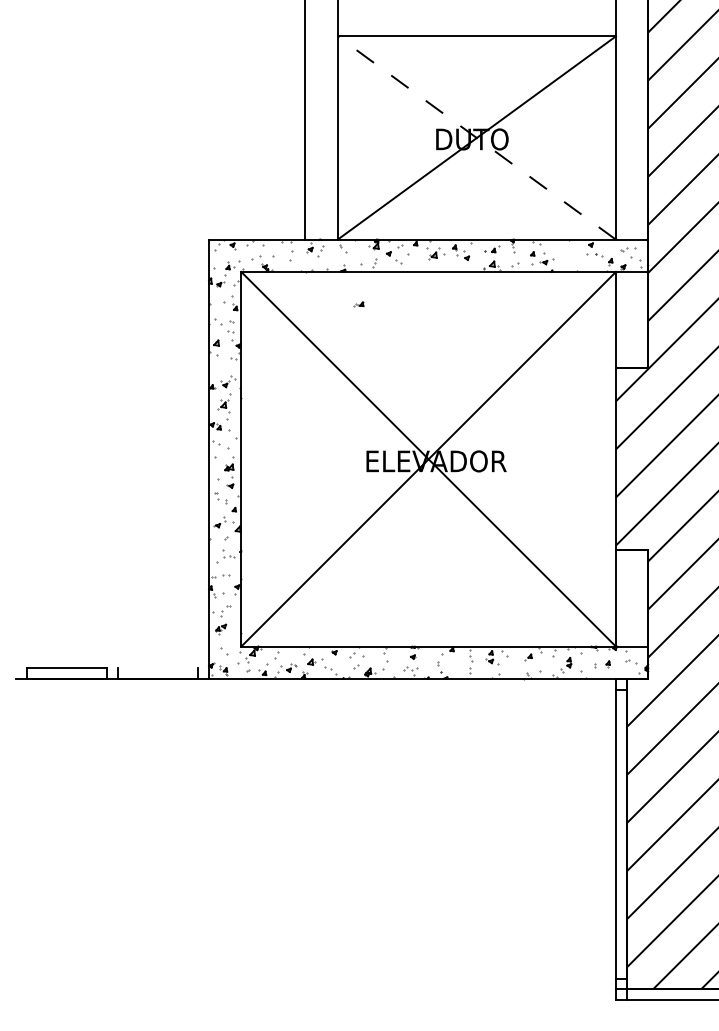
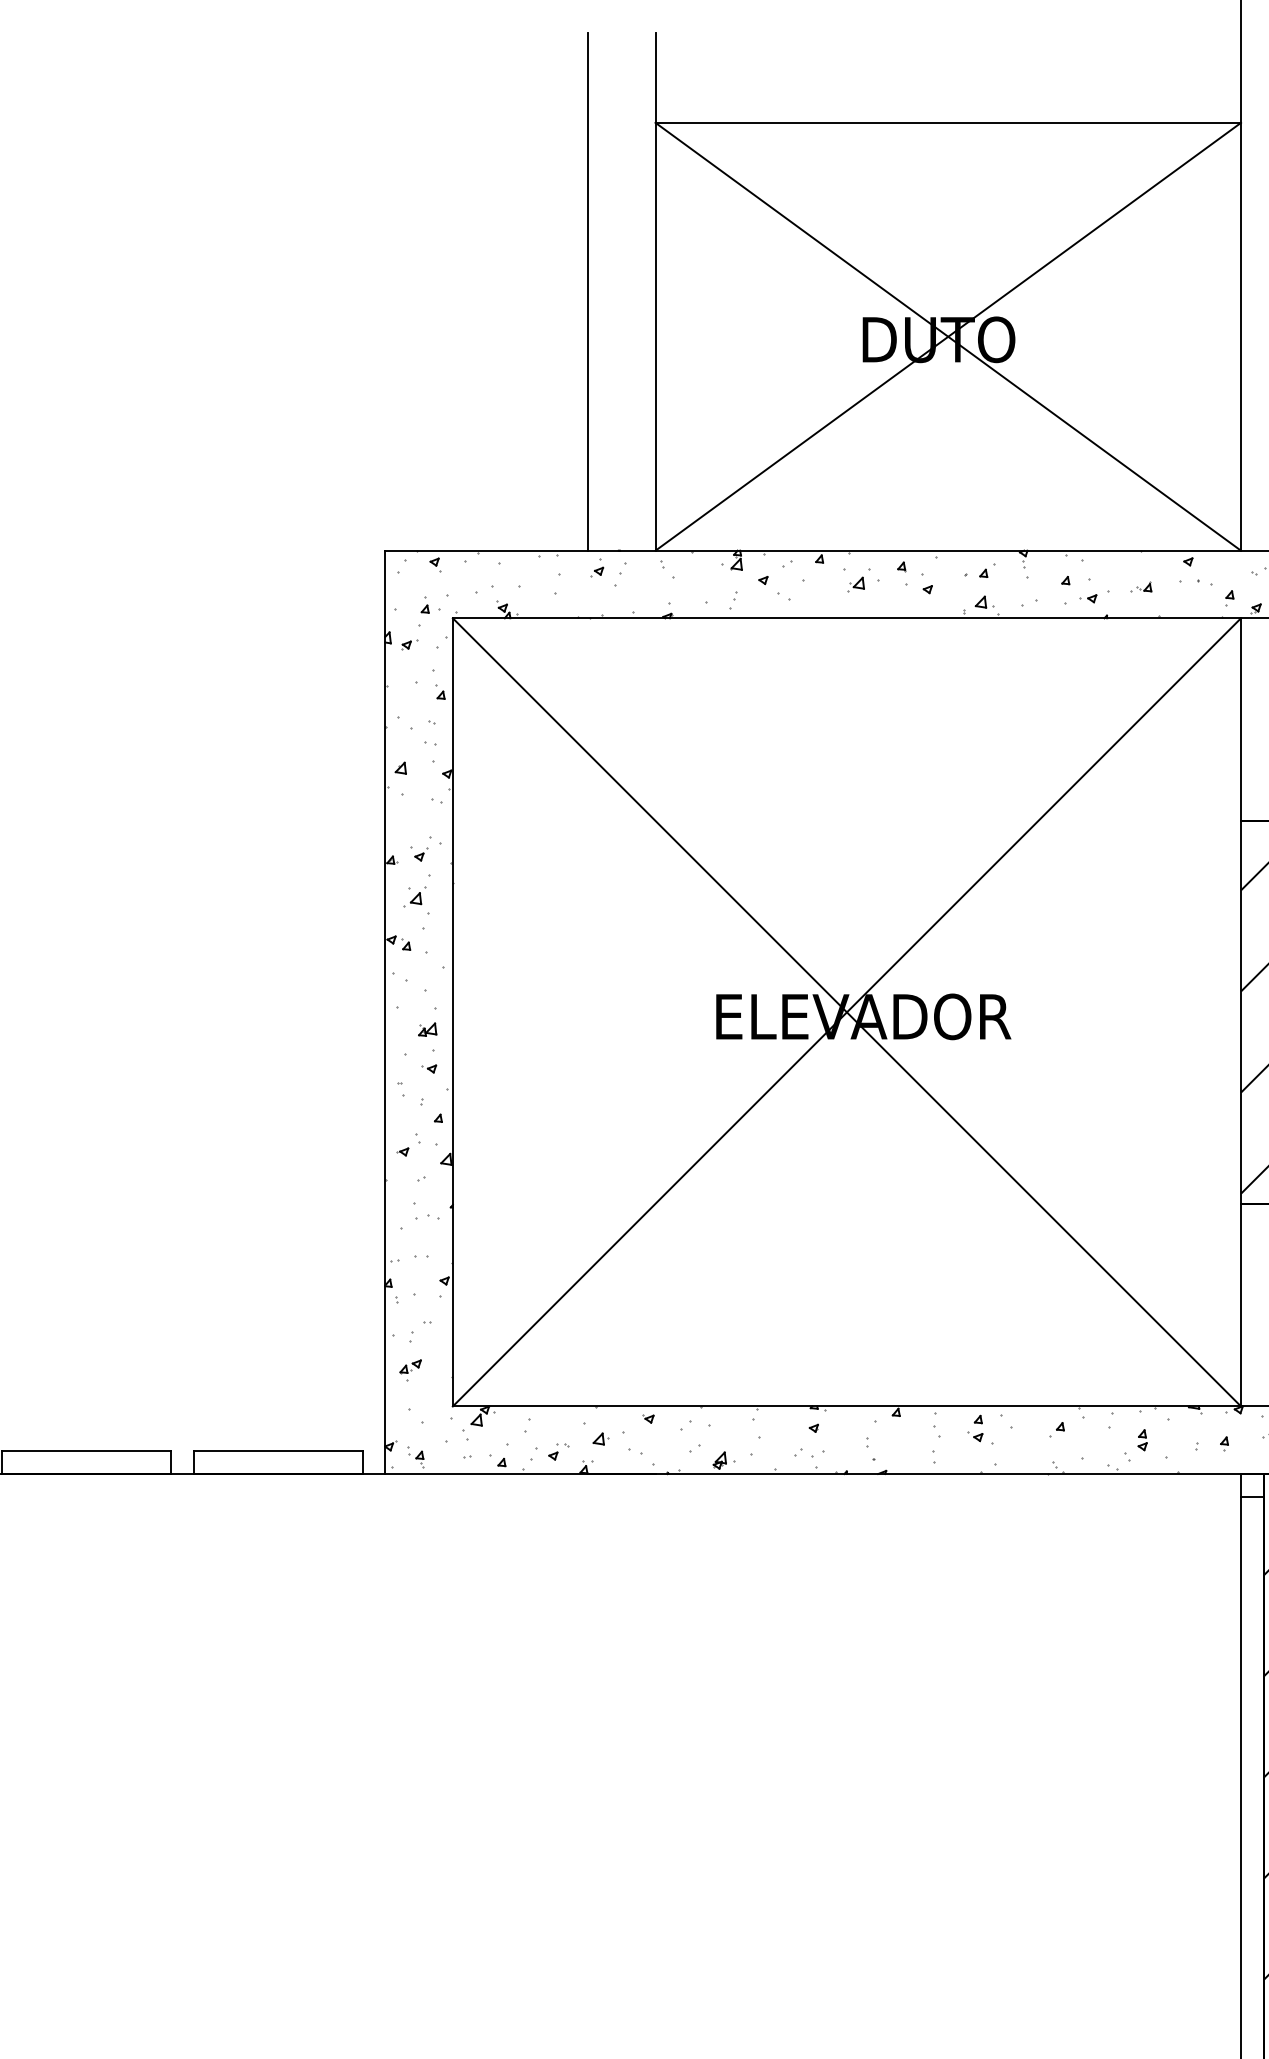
line: (476, 137) -> (947, 335), dashed -> solid
part: (358, 304) -> (1141, 588), moved
line: (158, 668) -> (278, 1452), added

